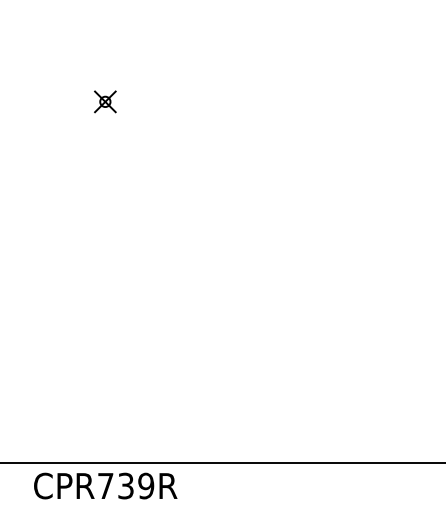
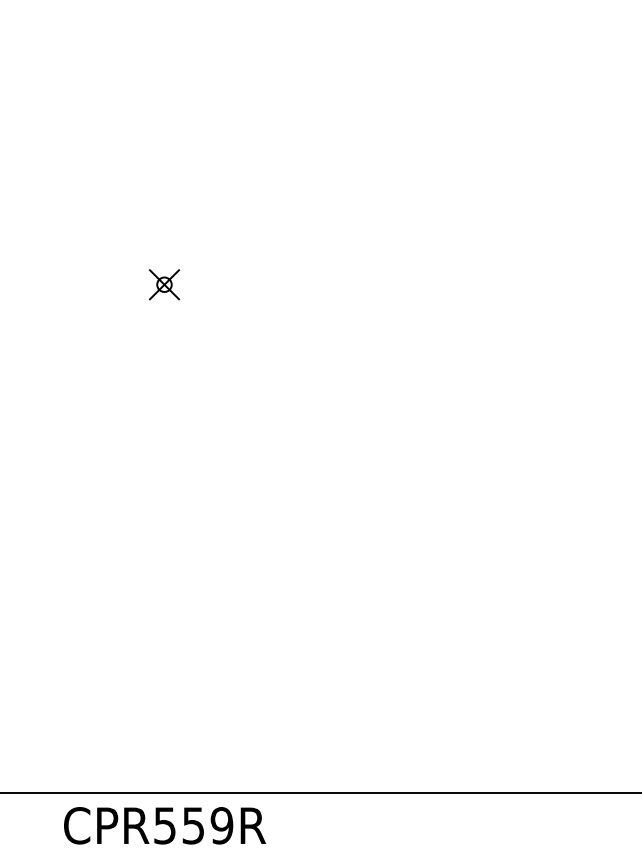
text: (116, 485) -> (179, 825), CPR739R -> CPR559R

